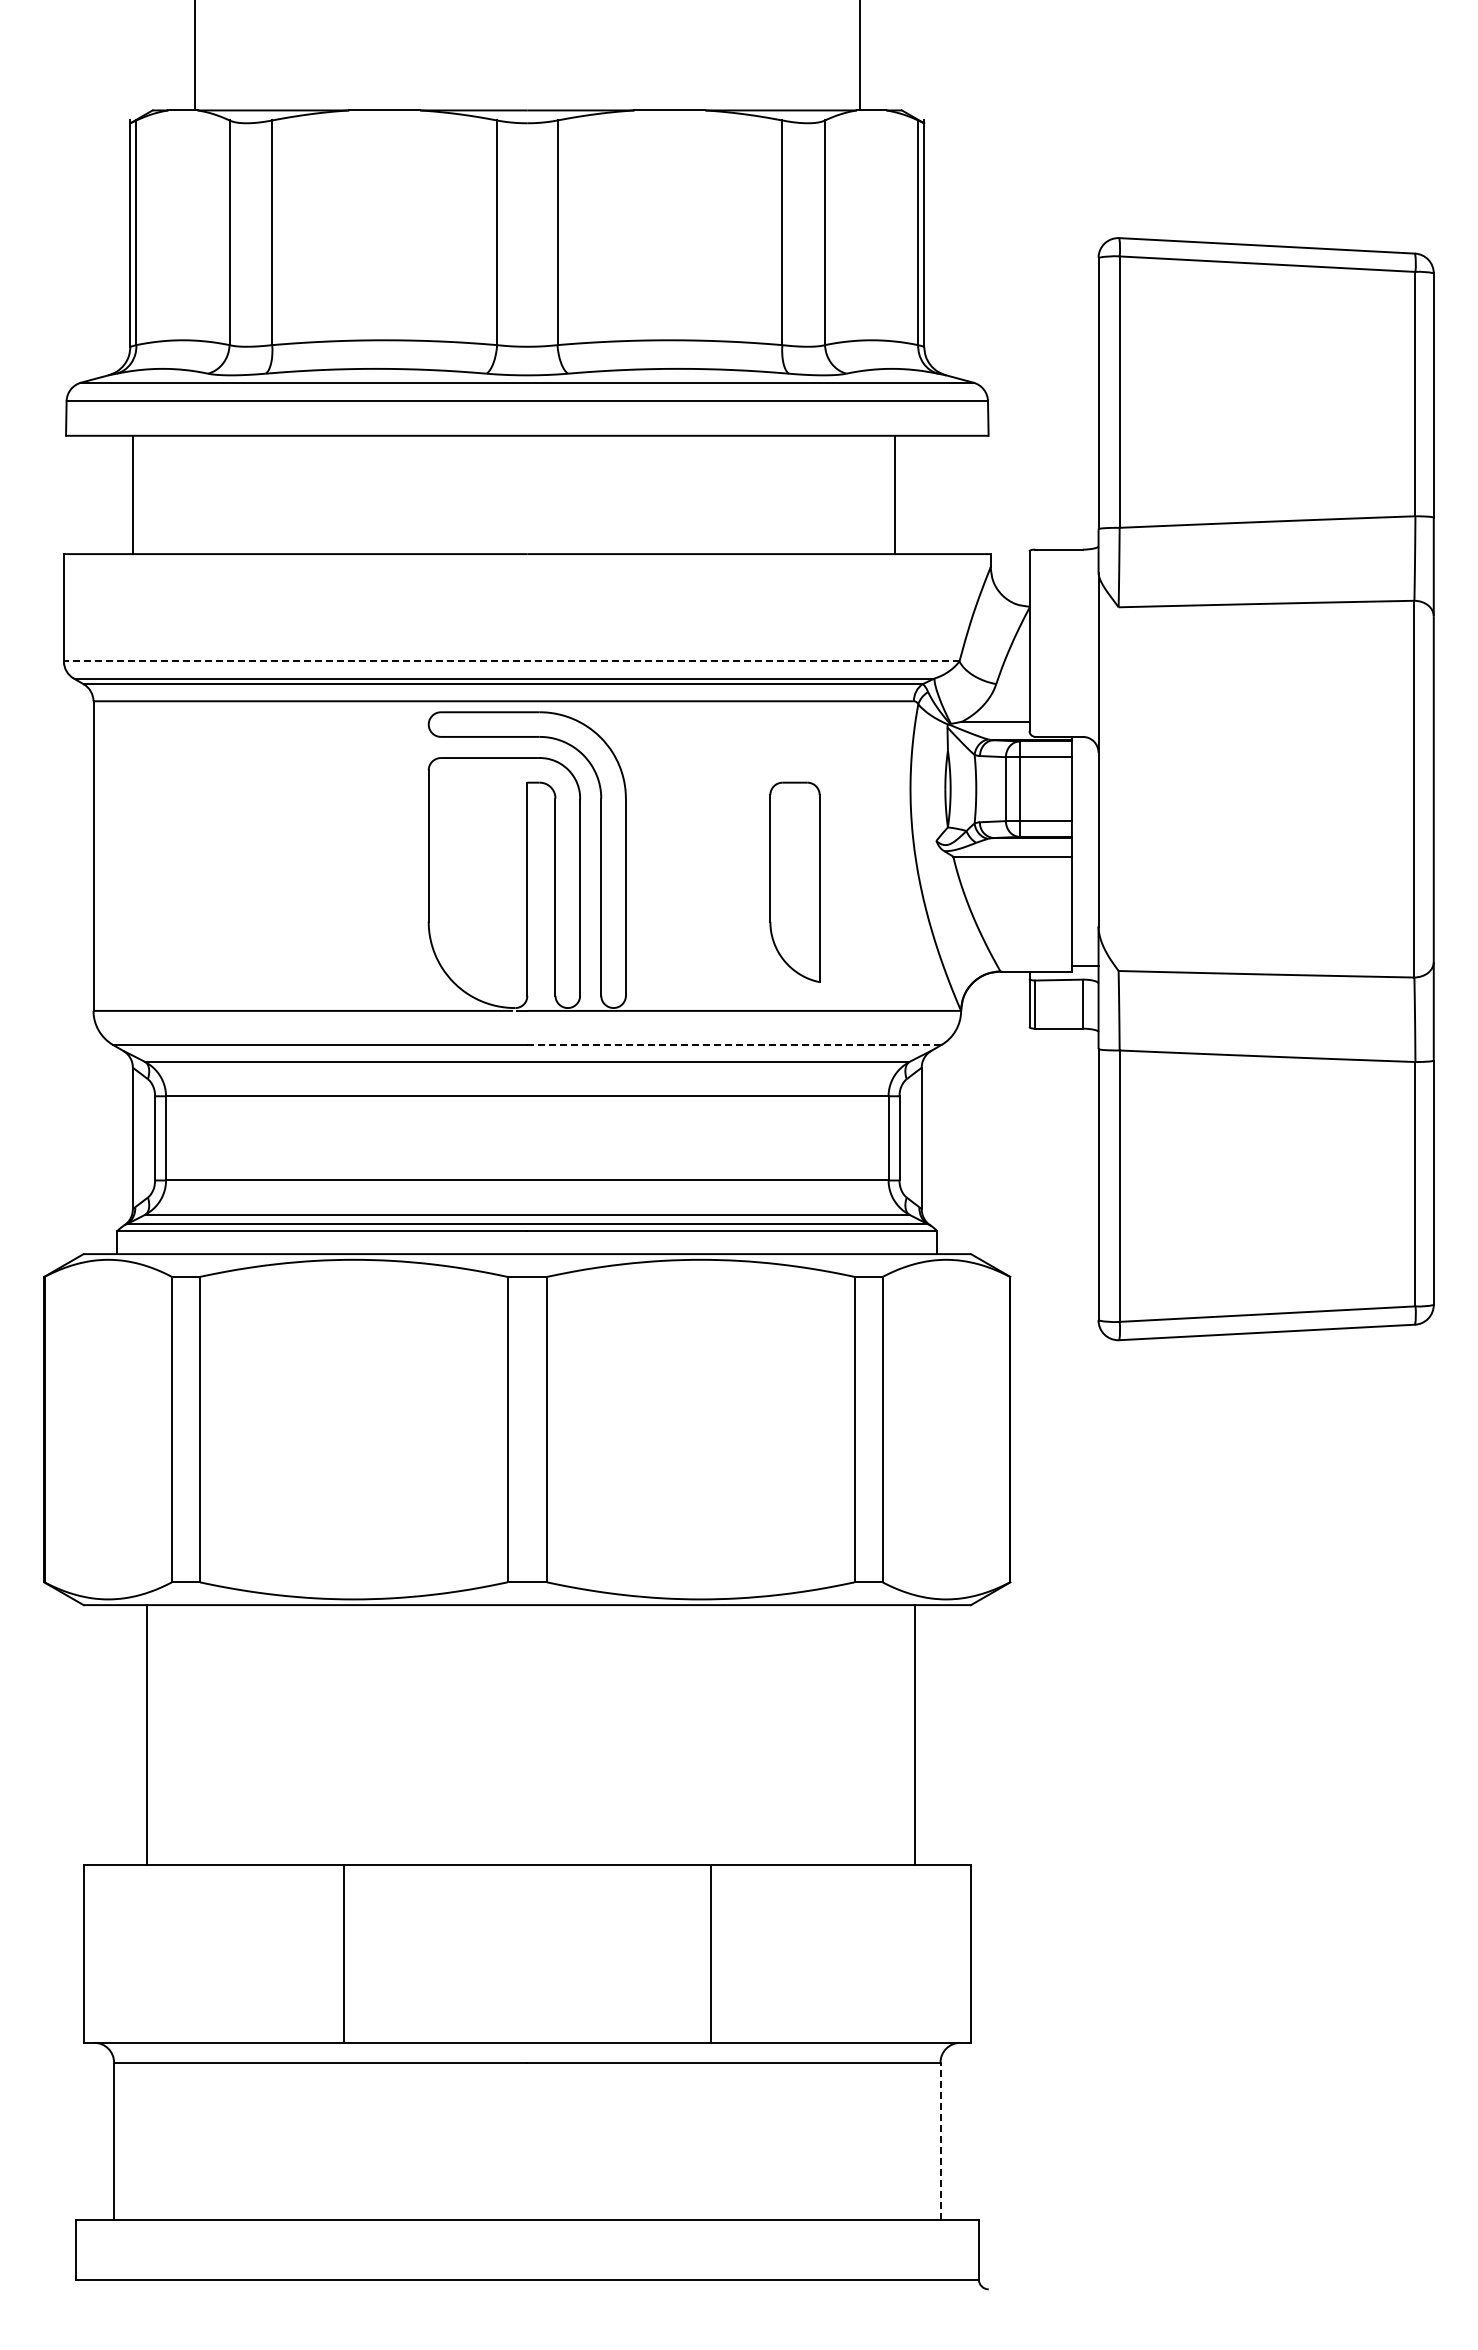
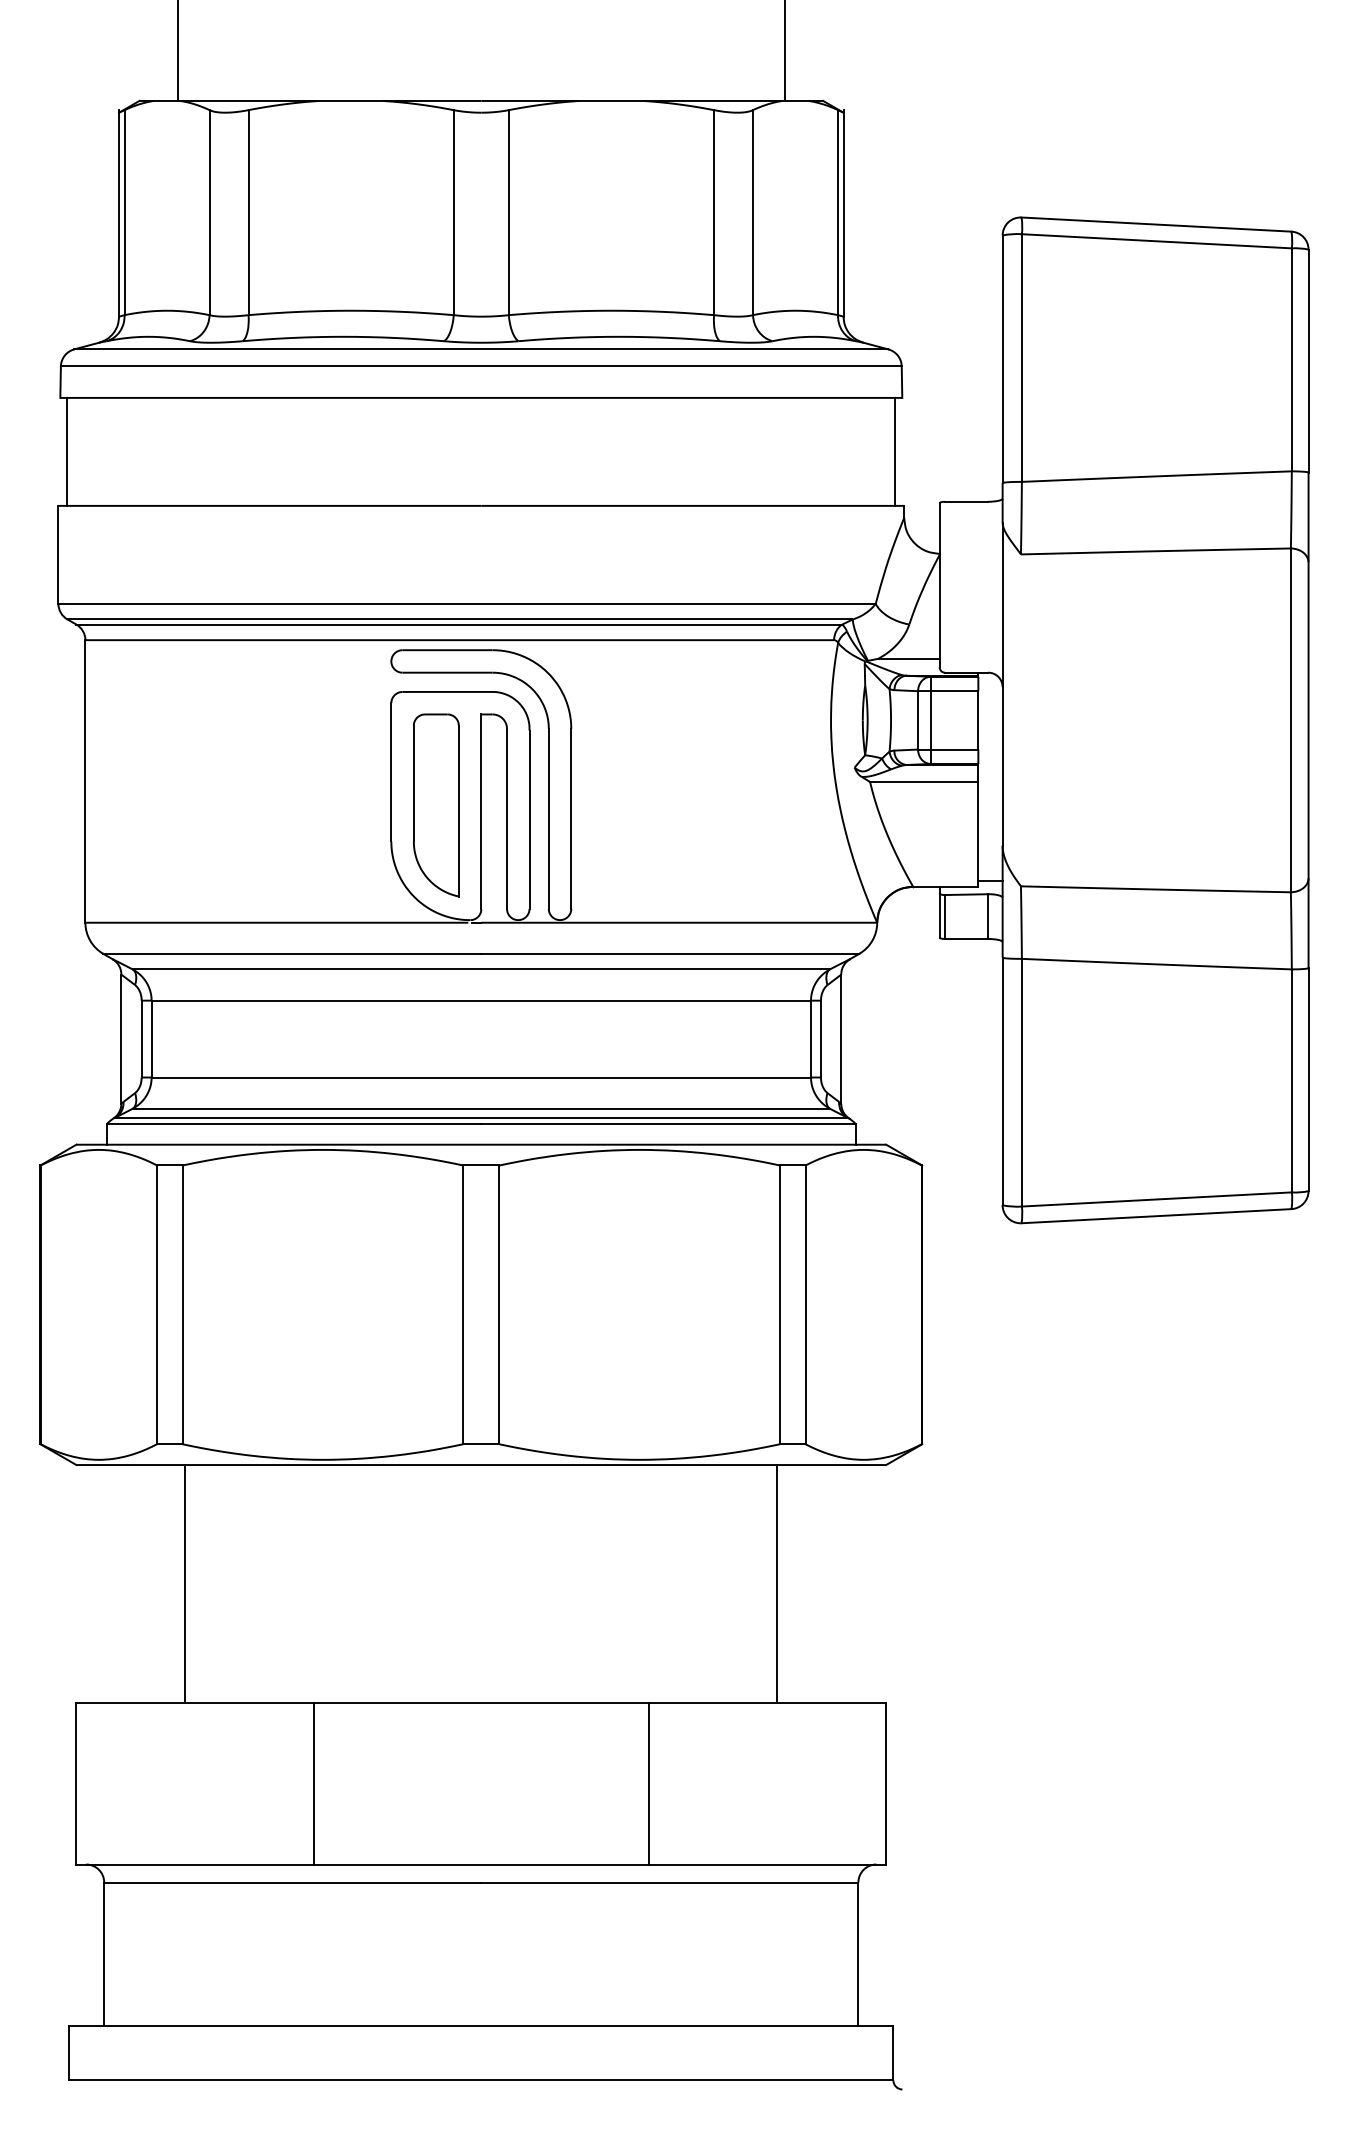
line: (132, 494) -> (67, 451), moved
line: (894, 494) -> (894, 451), moved
line: (511, 661) -> (466, 603), dashed -> solid
part: (794, 881) -> (435, 804), moved
line: (734, 1045) -> (670, 954), dashed -> solid
line: (146, 1735) -> (184, 1584), moved
line: (914, 1735) -> (777, 1584), moved
line: (940, 2141) -> (858, 1954), dashed -> solid

